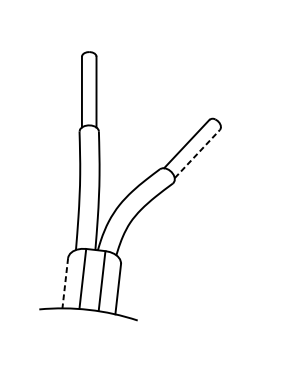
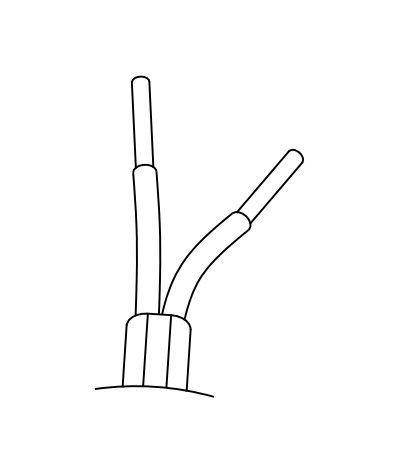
line: (197, 154) -> (276, 193), dashed -> solid
line: (65, 283) -> (124, 356), dashed -> solid

